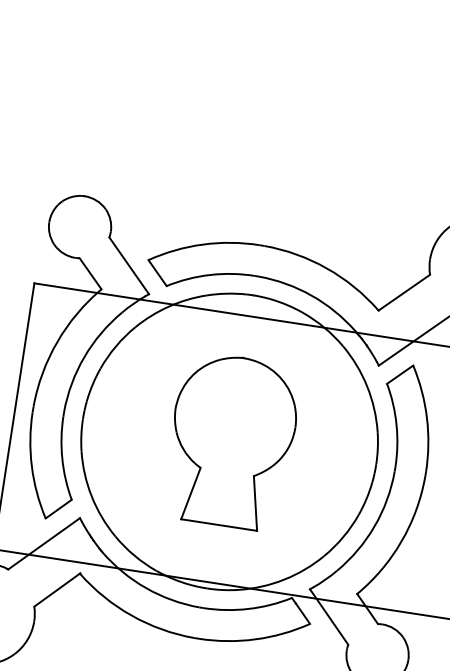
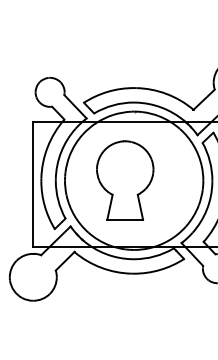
part: (232, 441) -> (125, 180), moved

